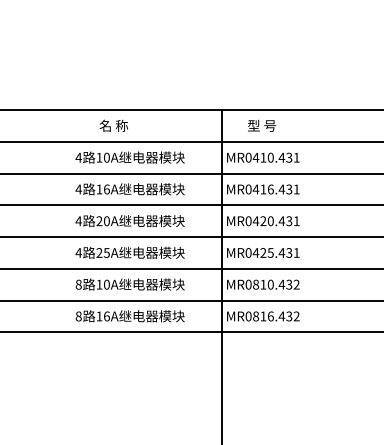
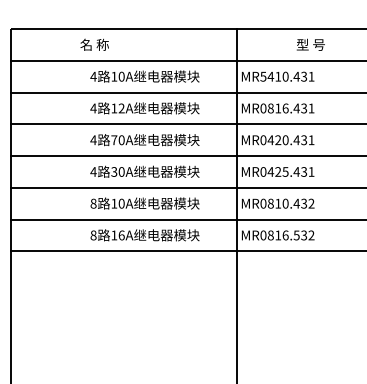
text: (113, 125) -> (94, 44), moved
text: (262, 125) -> (311, 44), moved
text: (248, 157) -> (263, 76), MR0410.431 -> MR5410.431
text: (106, 189) -> (121, 108), 16A -> 12A
text: (255, 189) -> (270, 108), MR0416.431 -> MR0816.431
text: (99, 221) -> (114, 140), 20A -> 70A
text: (102, 252) -> (117, 171), 25A -> 30A
text: (281, 316) -> (296, 235), MR0816.432 -> MR0816.532

